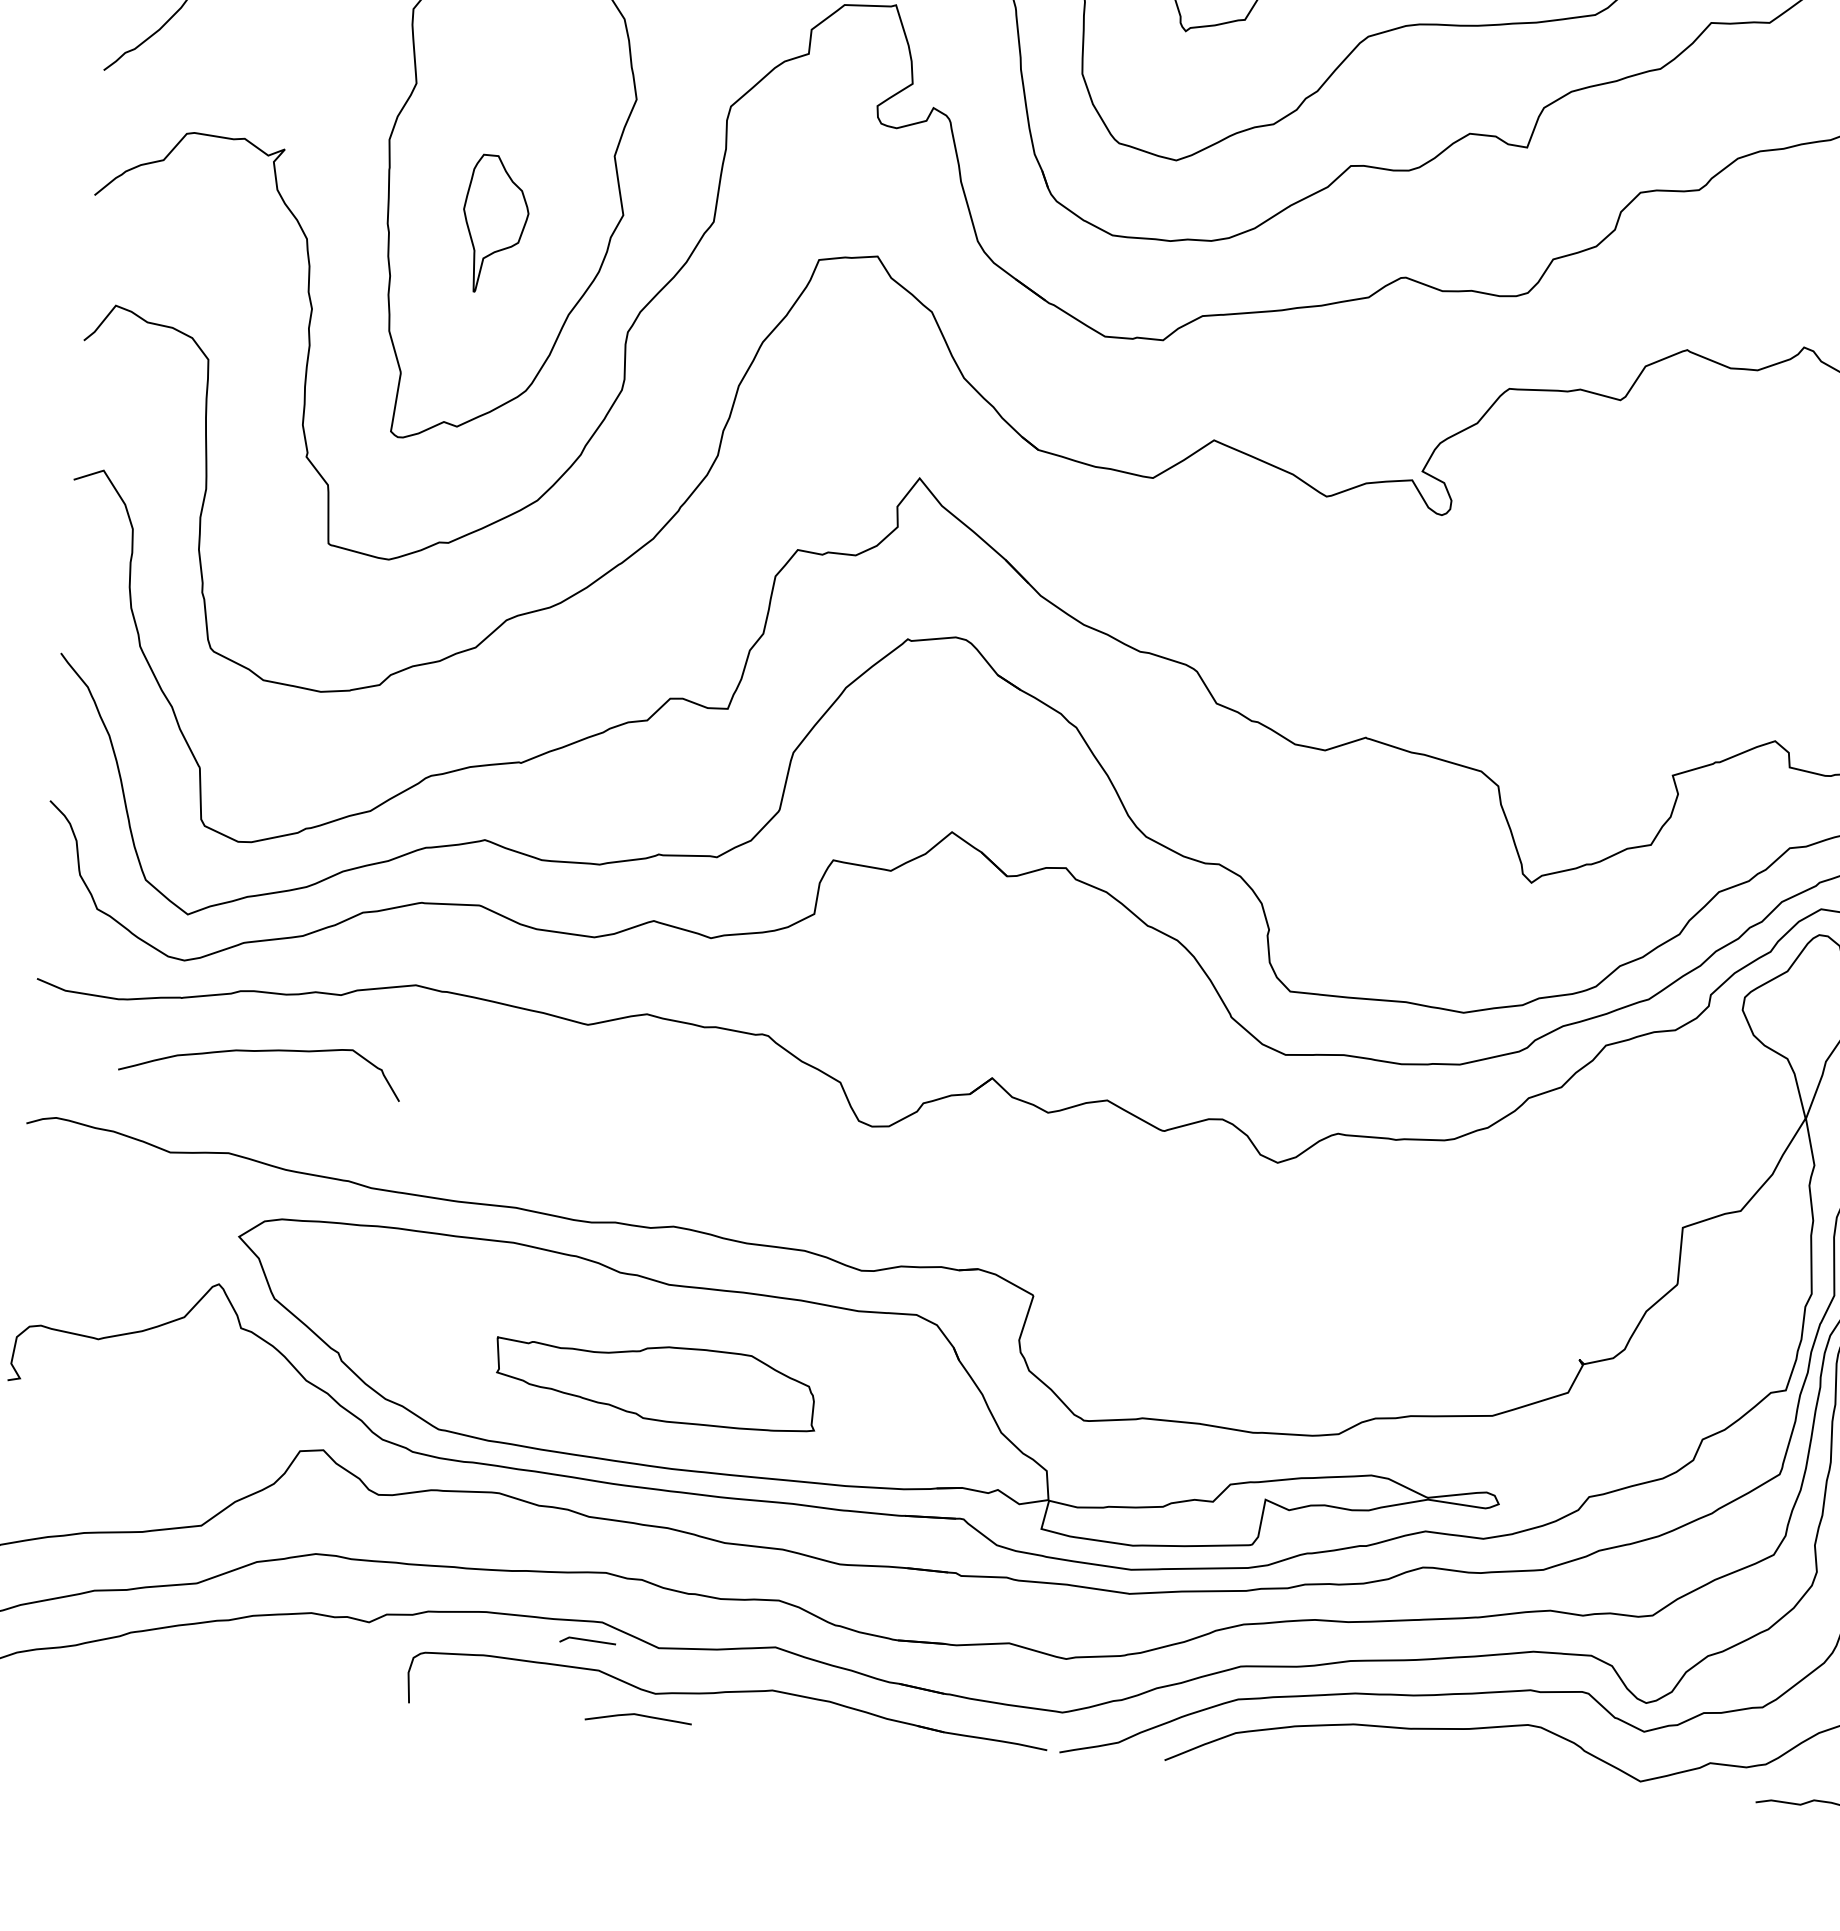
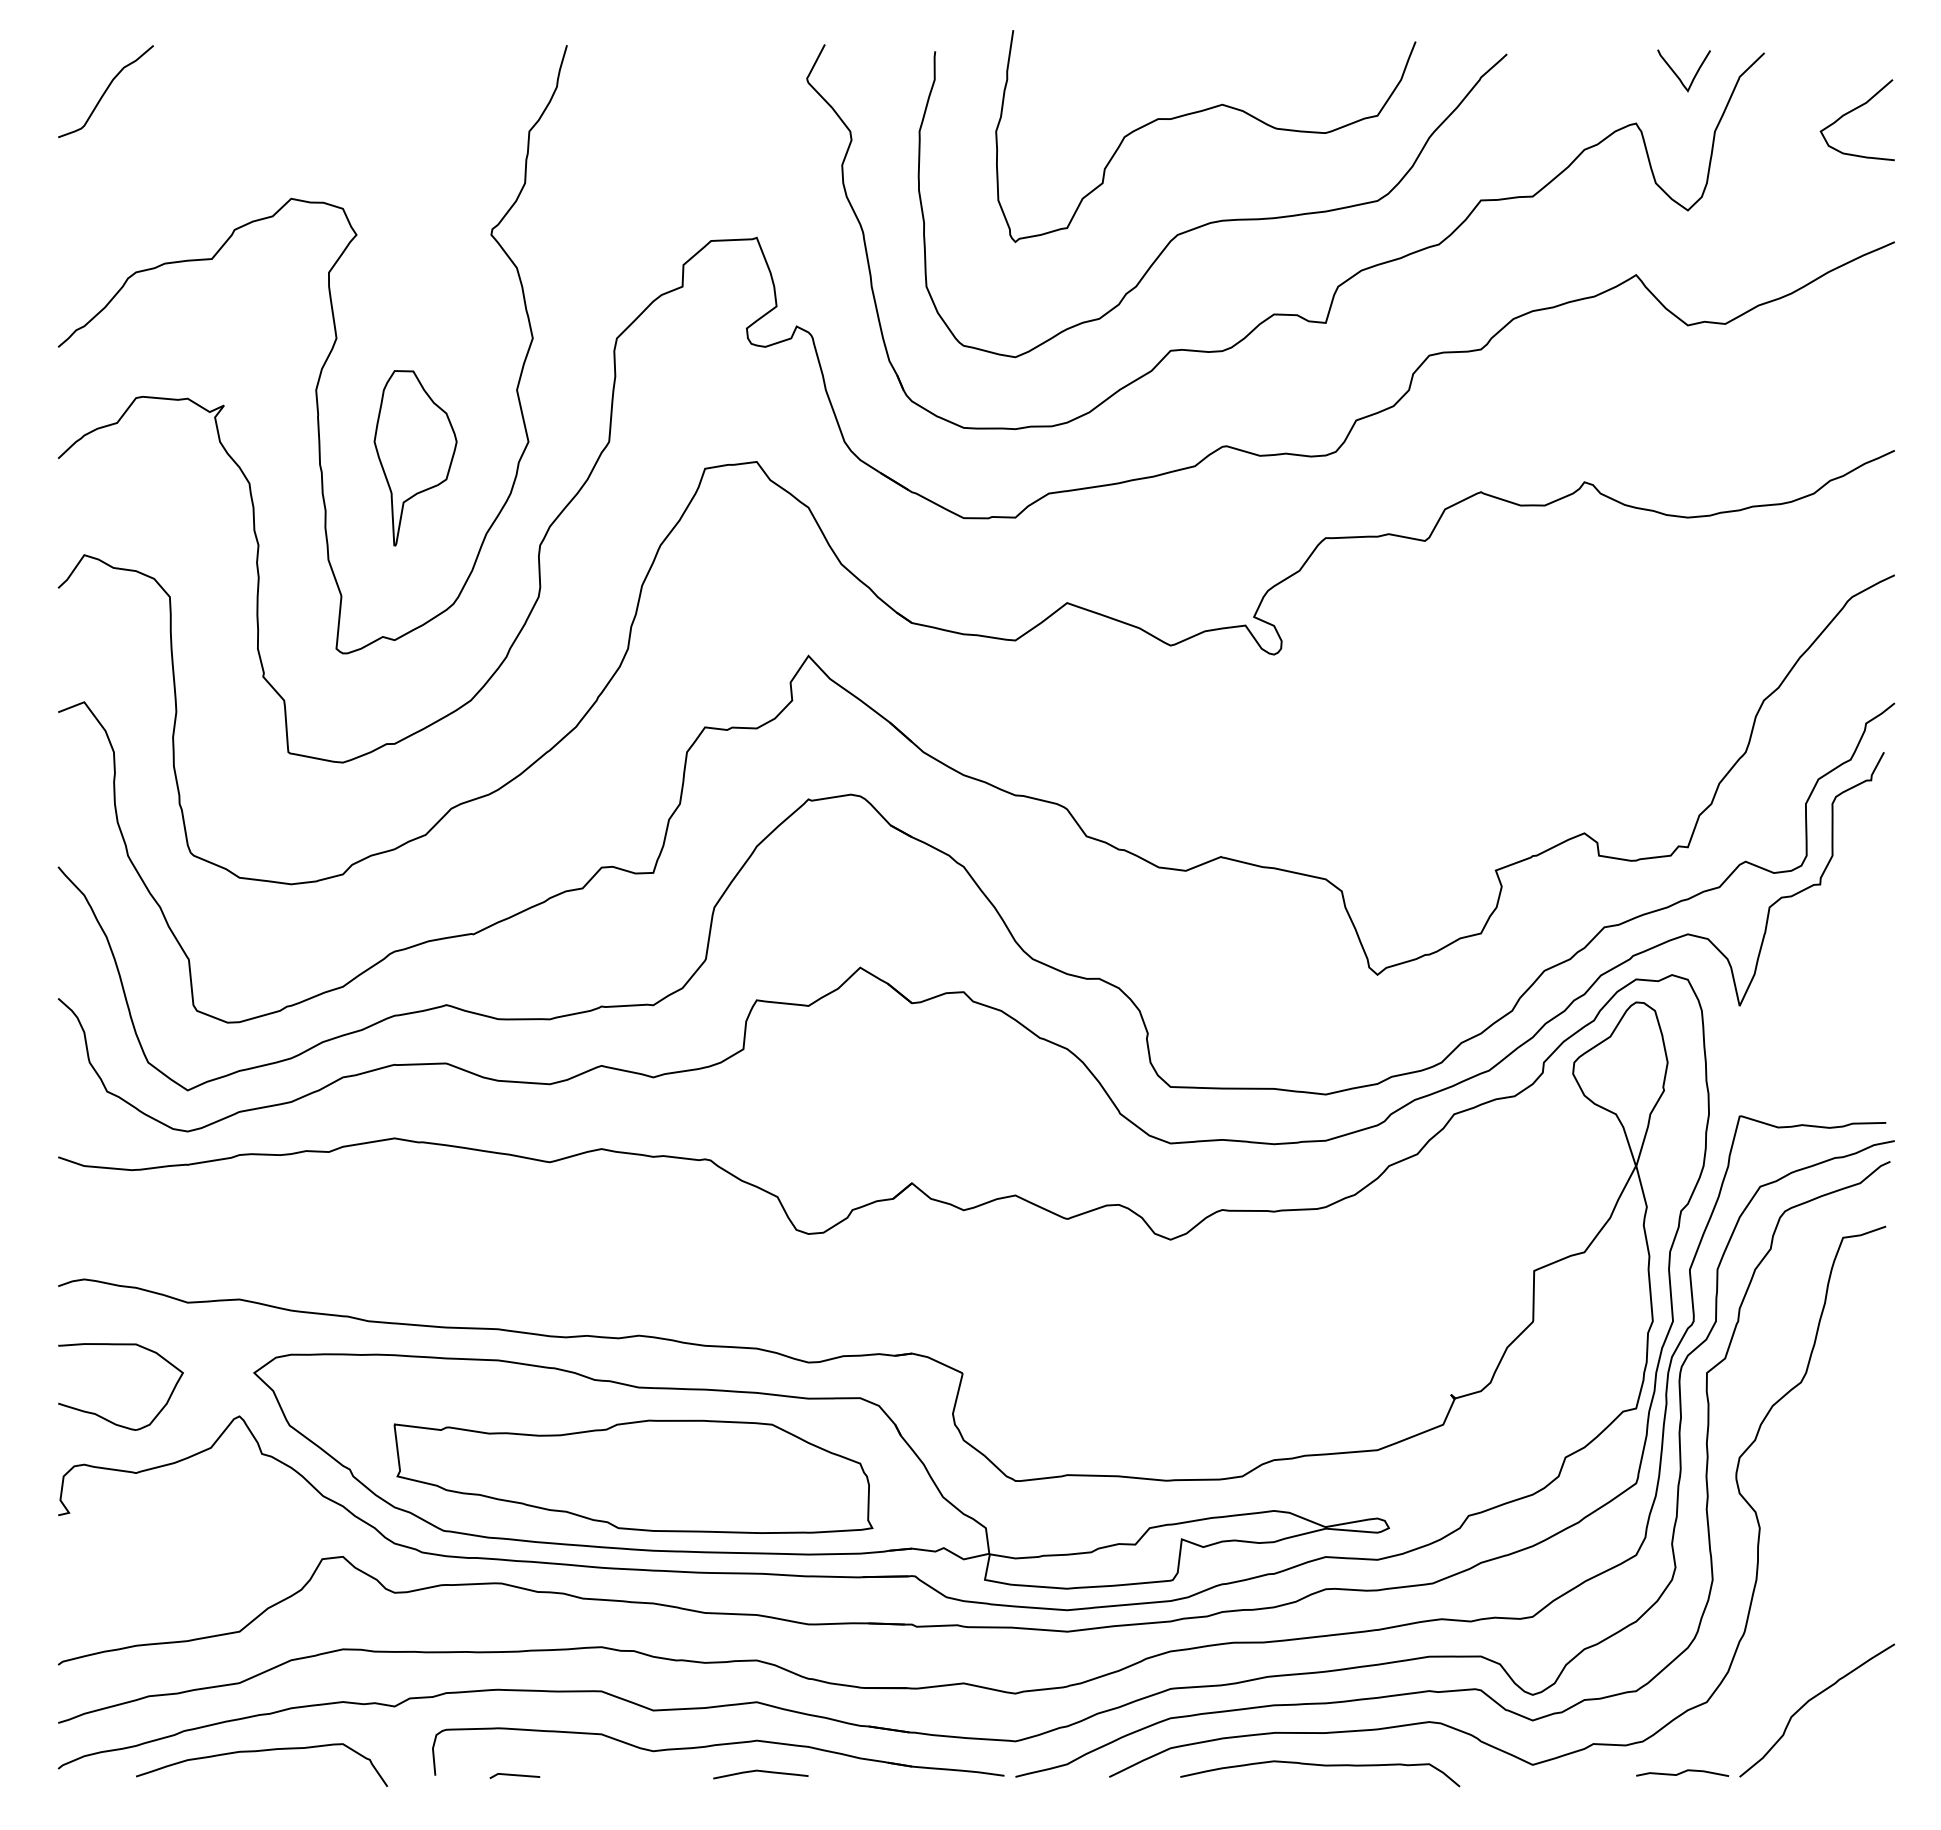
part: (495, 224) -> (415, 458), size x1.43
curve: (261, 1051) -> (262, 1751), moved
part: (67, 1274) -> (104, 1417), added
part: (655, 1384) -> (633, 1476), size x1.67
line: (587, 1640) -> (514, 1775), moved
curve: (640, 1716) -> (762, 1772), moved
curve: (1403, 1765) -> (1321, 1766), added

